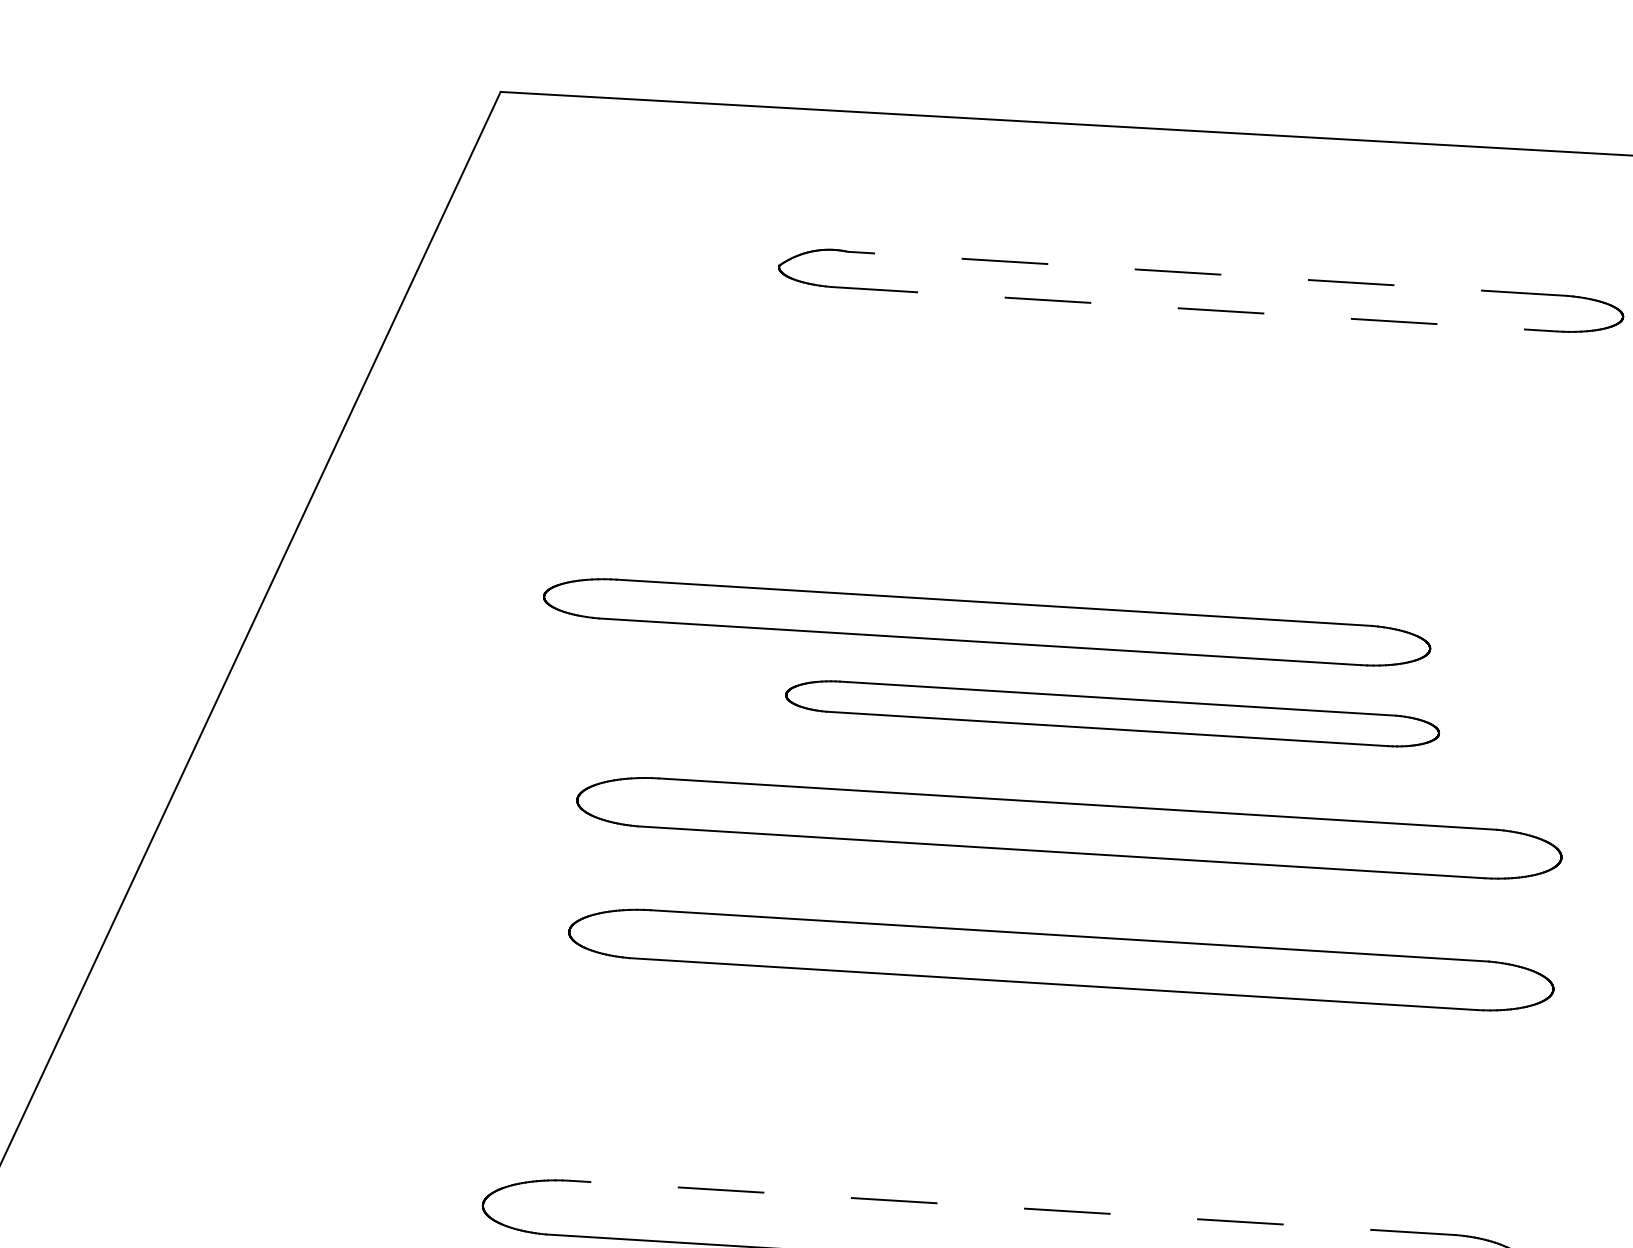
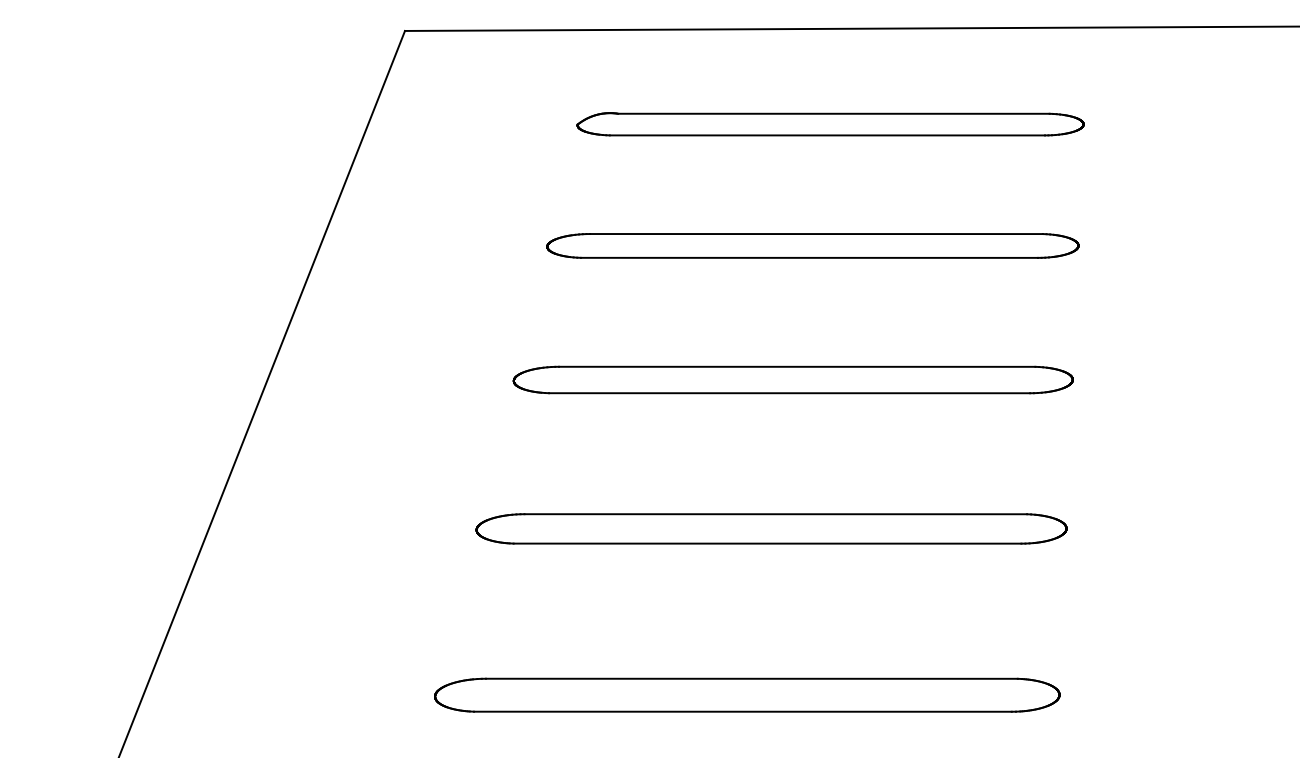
line: (1207, 273) -> (833, 113), dashed -> solid
line: (1194, 309) -> (827, 135), dashed -> solid
part: (986, 621) -> (812, 245), moved
part: (1111, 712) -> (792, 379), size x1.43
part: (1069, 827) -> (771, 449), removed
line: (1012, 1207) -> (751, 678), dashed -> solid

